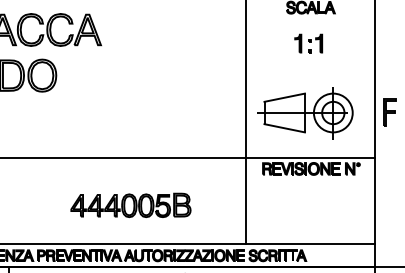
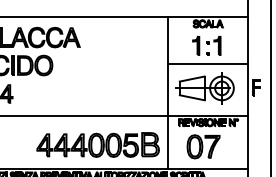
part: (308, 42) -> (206, 45), size x1.67
line: (309, 73) -> (207, 64), added
part: (130, 204) -> (97, 144), size x1.67
part: (303, 207) -> (203, 146), added

